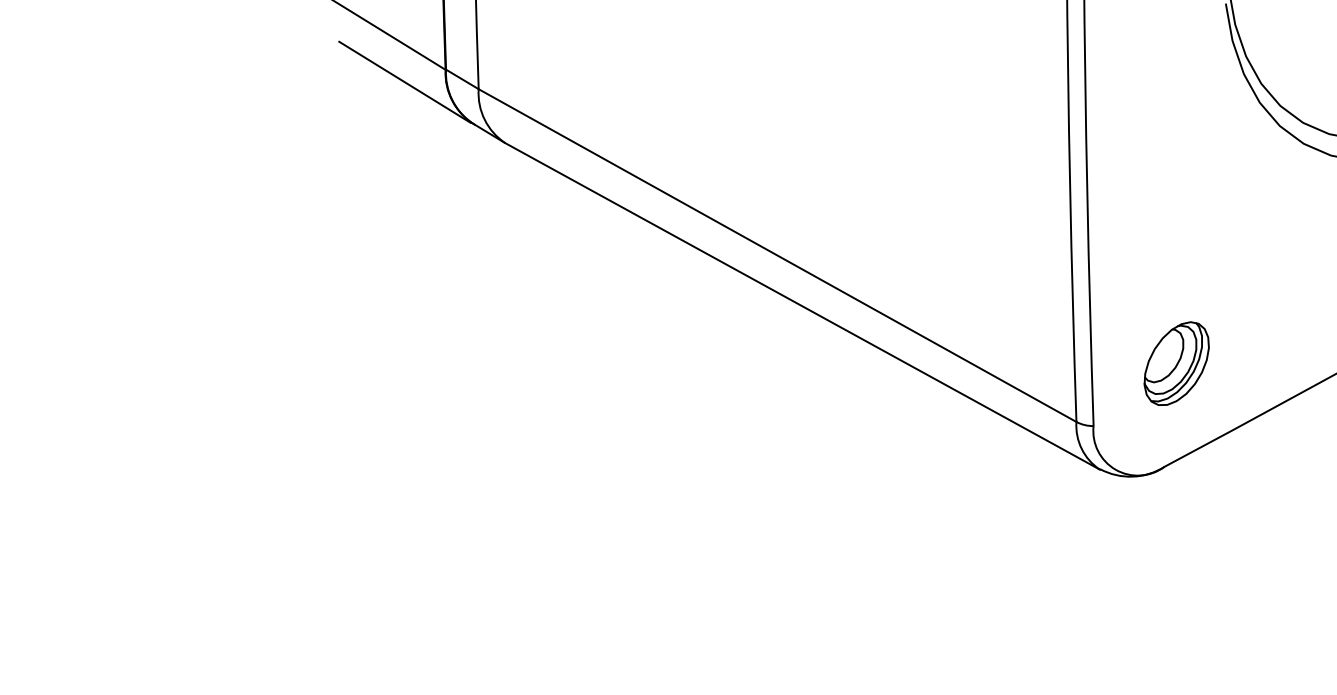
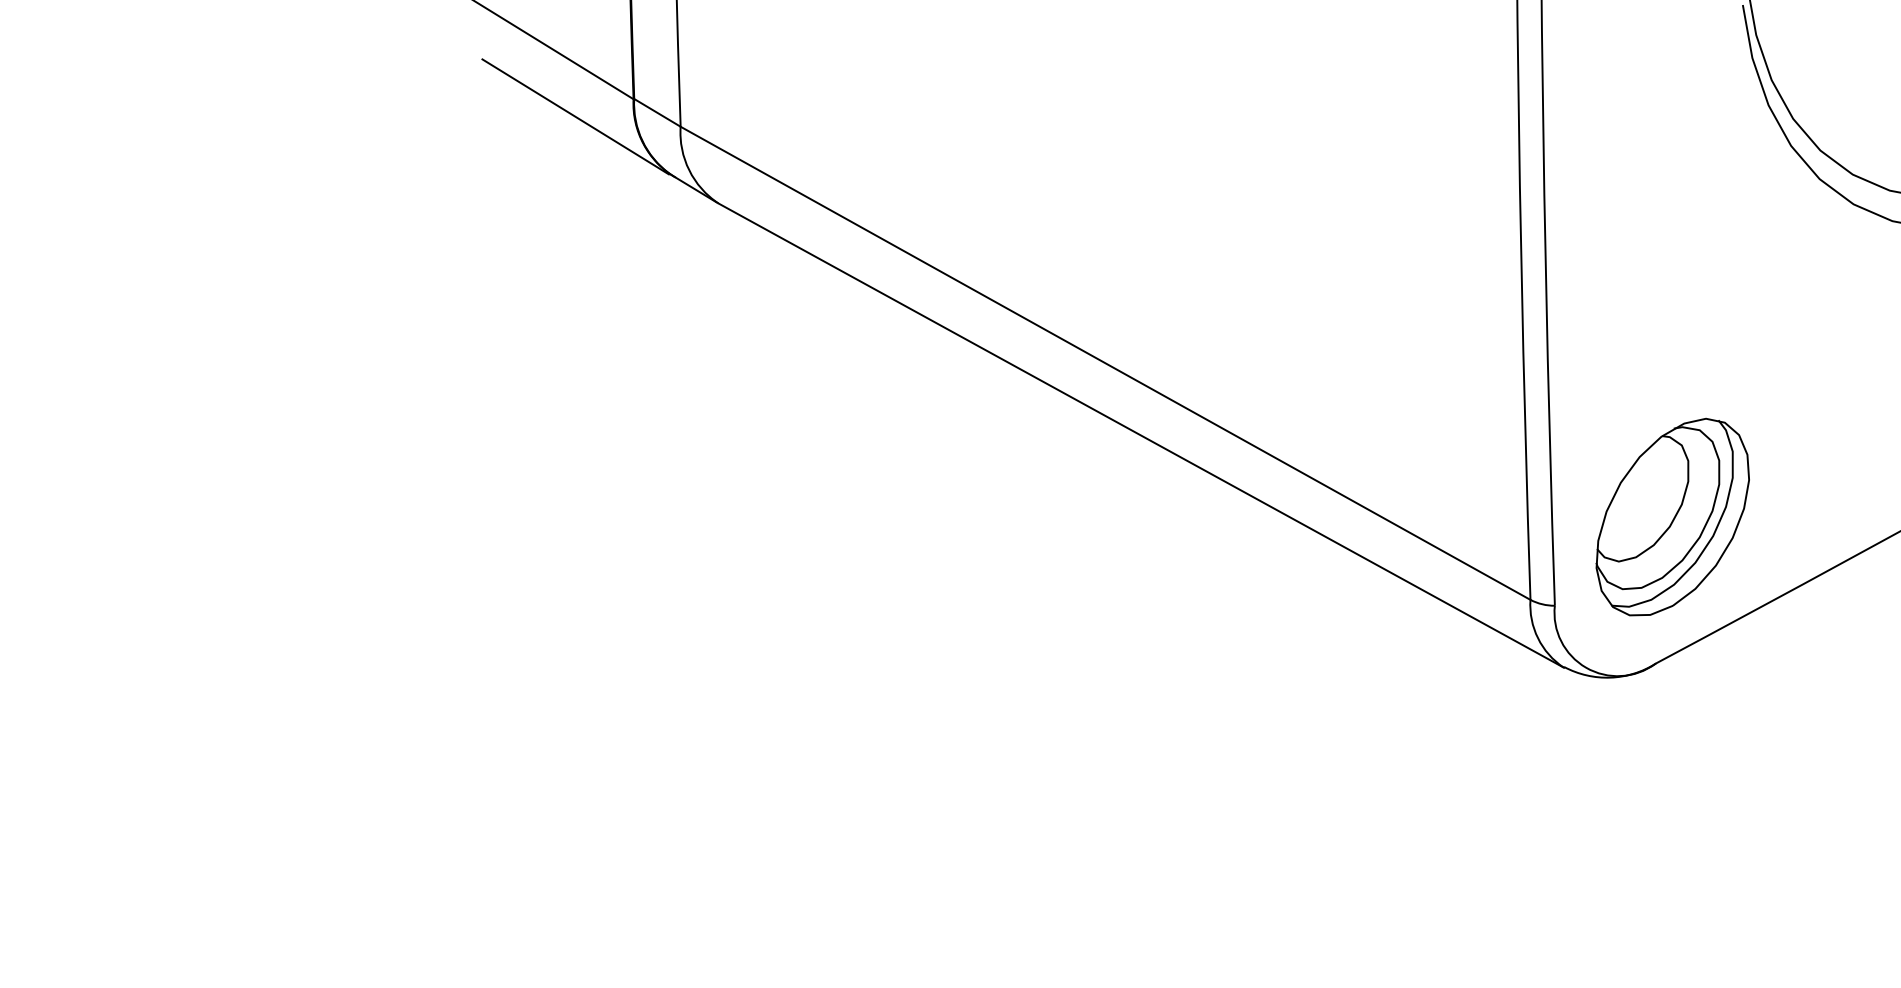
part: (1176, 363) -> (1672, 516), size x1.67

